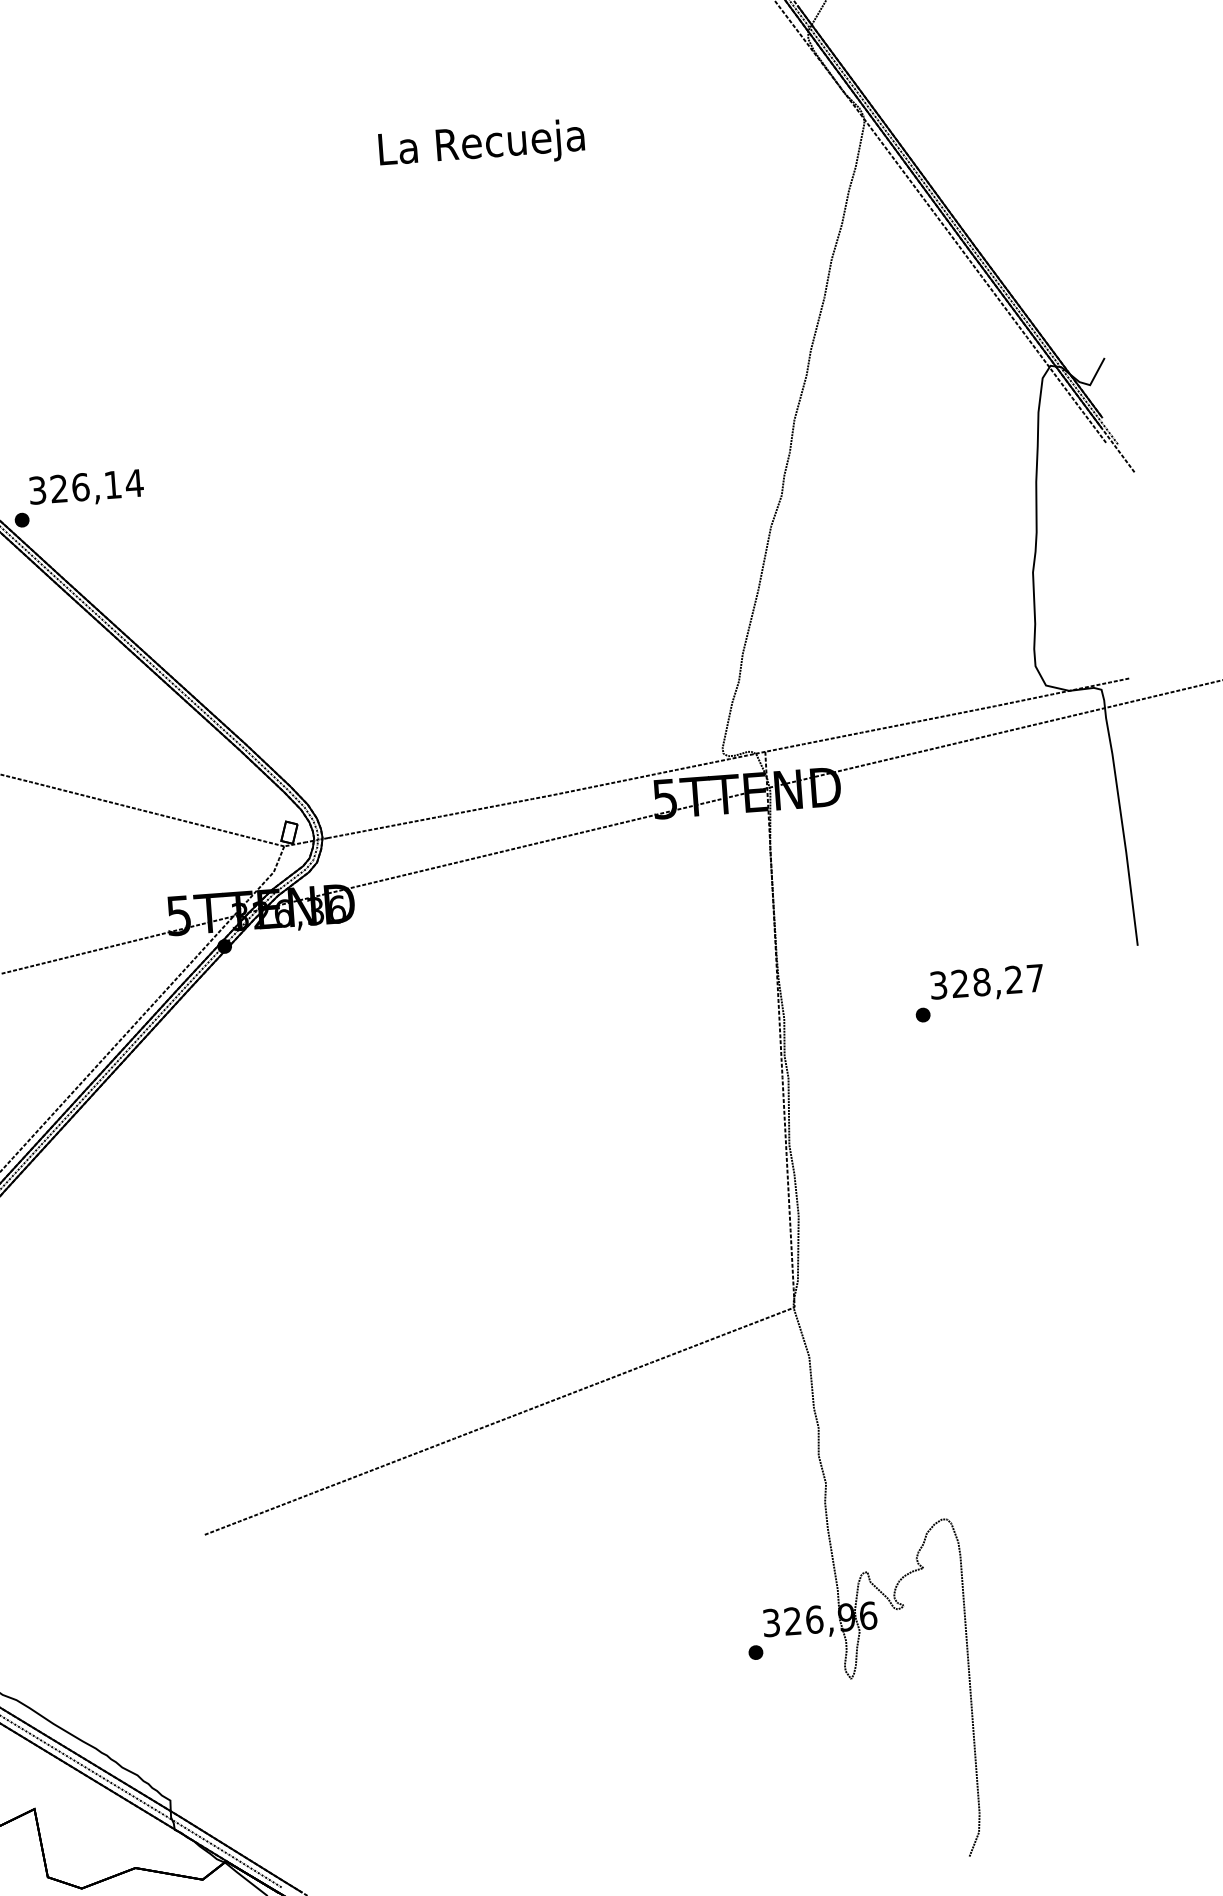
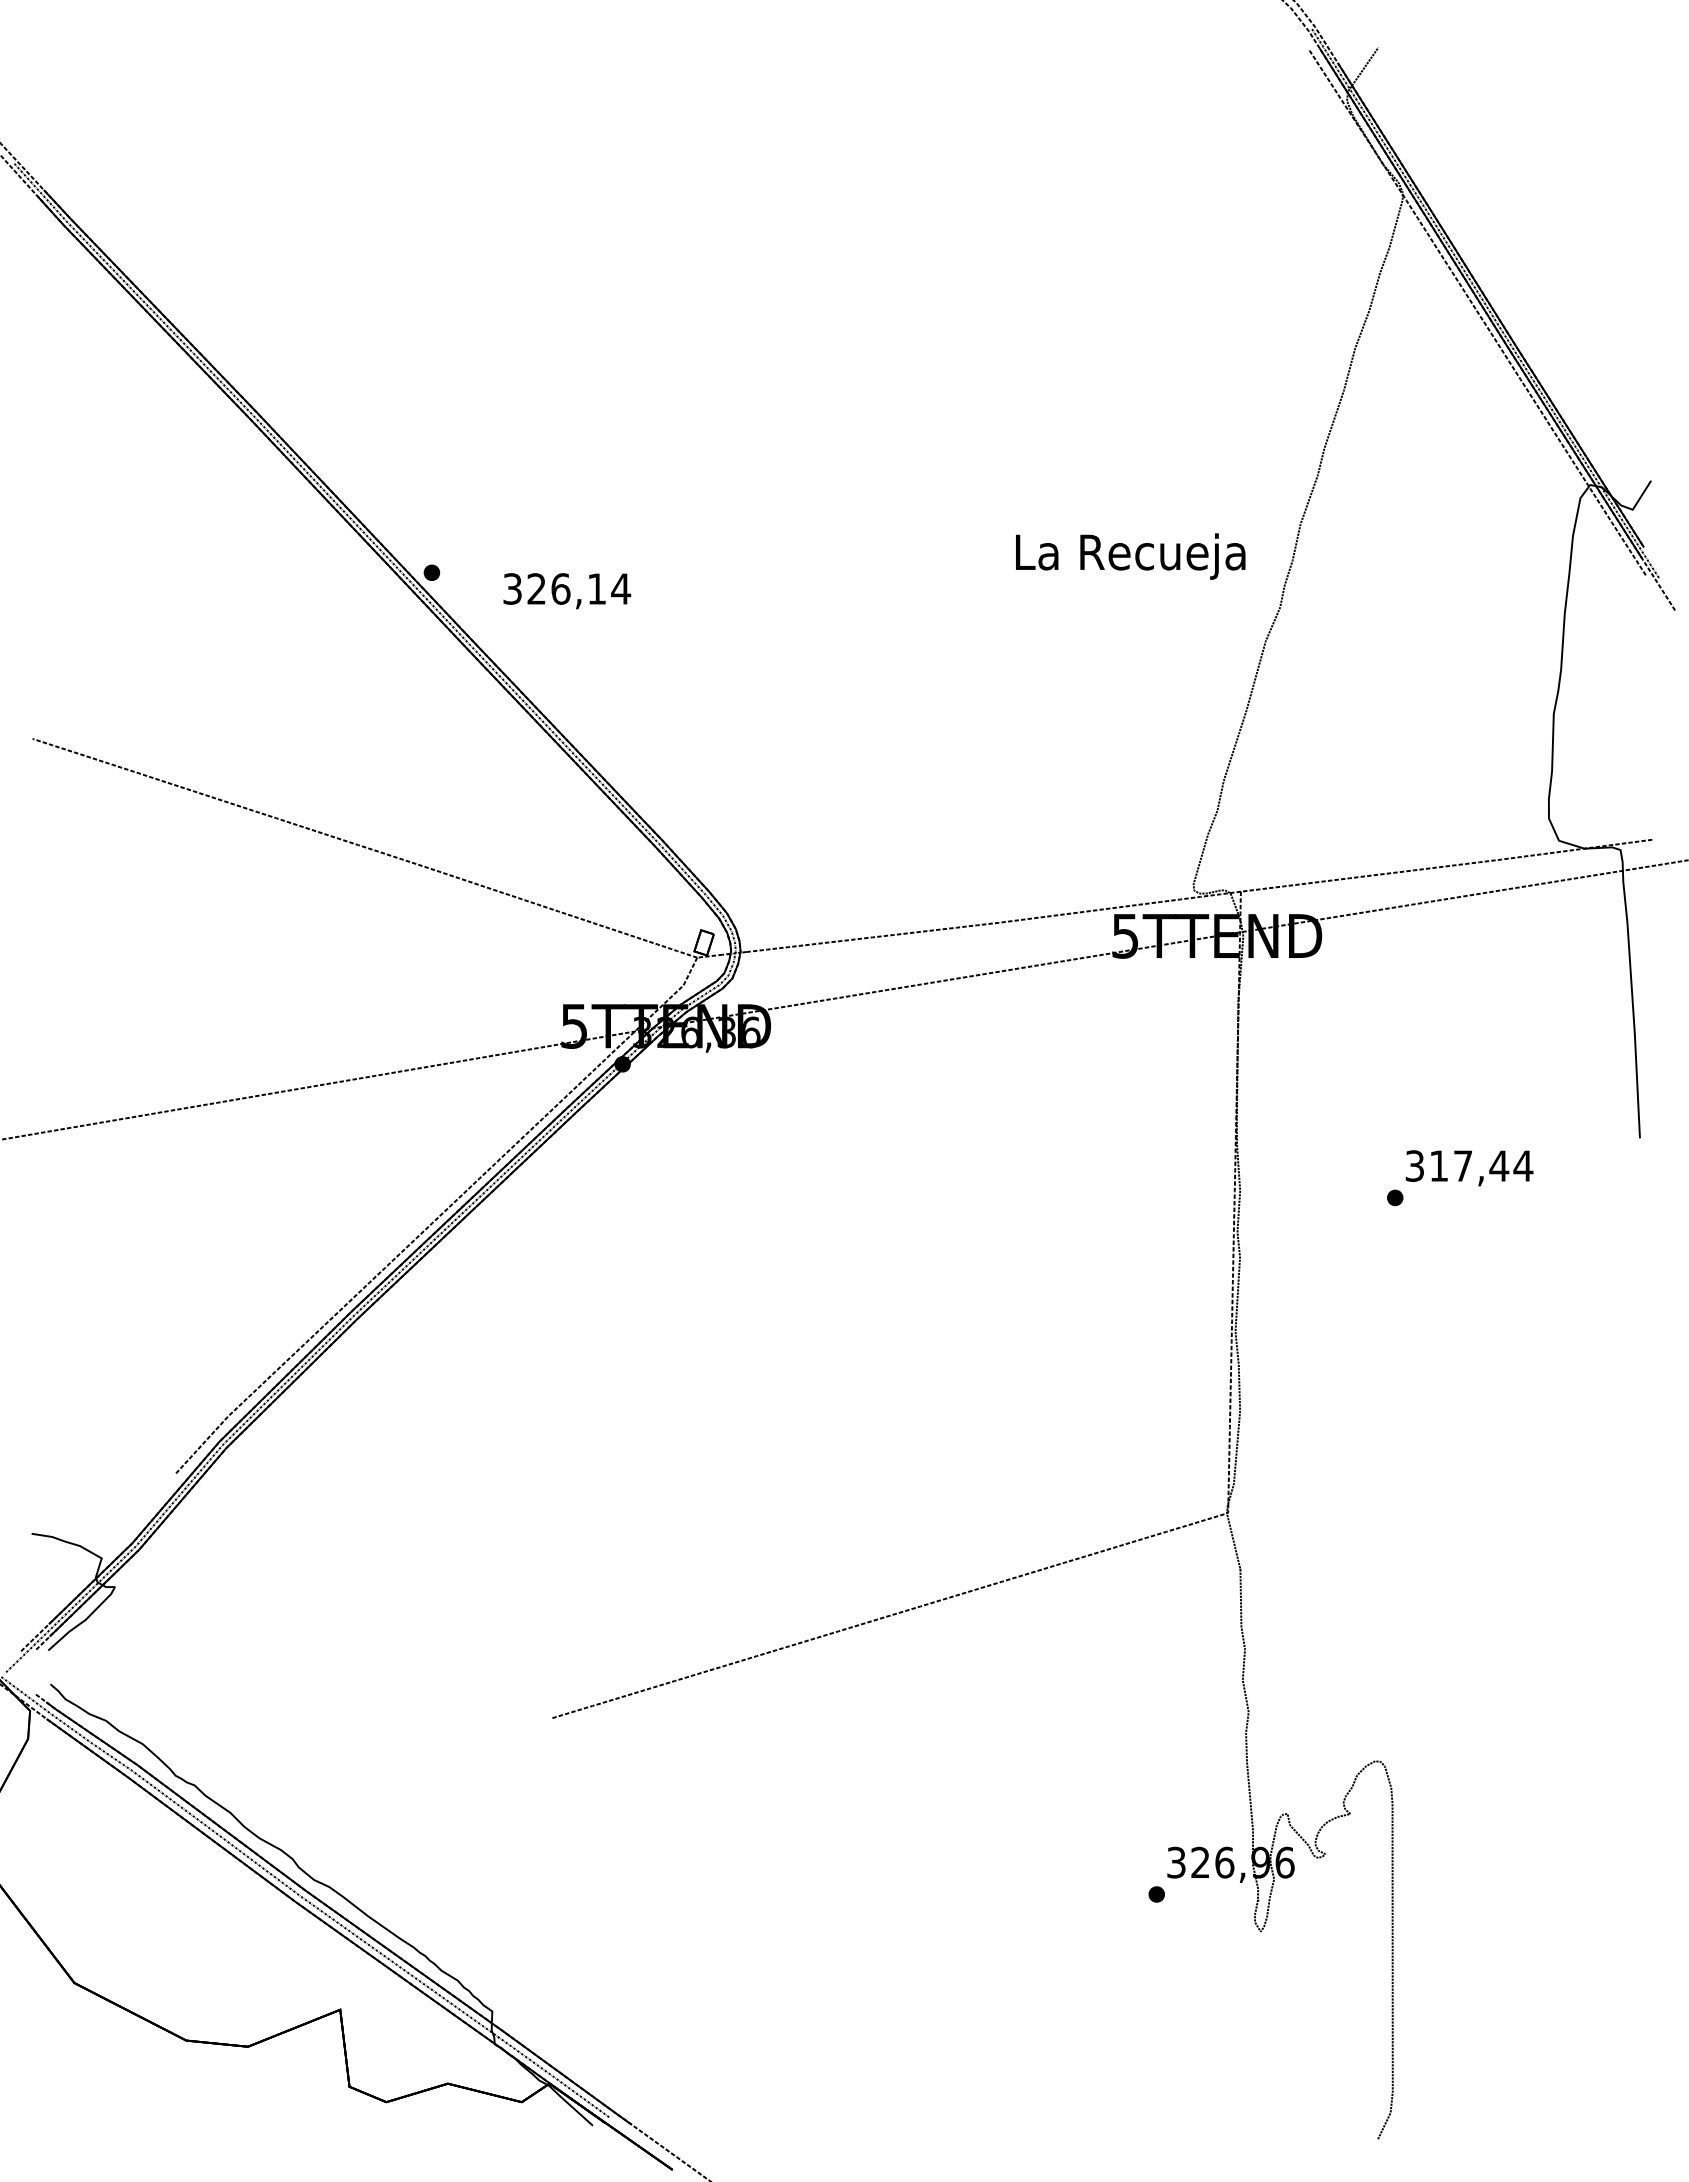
text: (481, 145) -> (1130, 556), moved
text: (86, 489) -> (567, 591), moved
text: (998, 980) -> (1481, 1165), 328,27 -> 317,44

